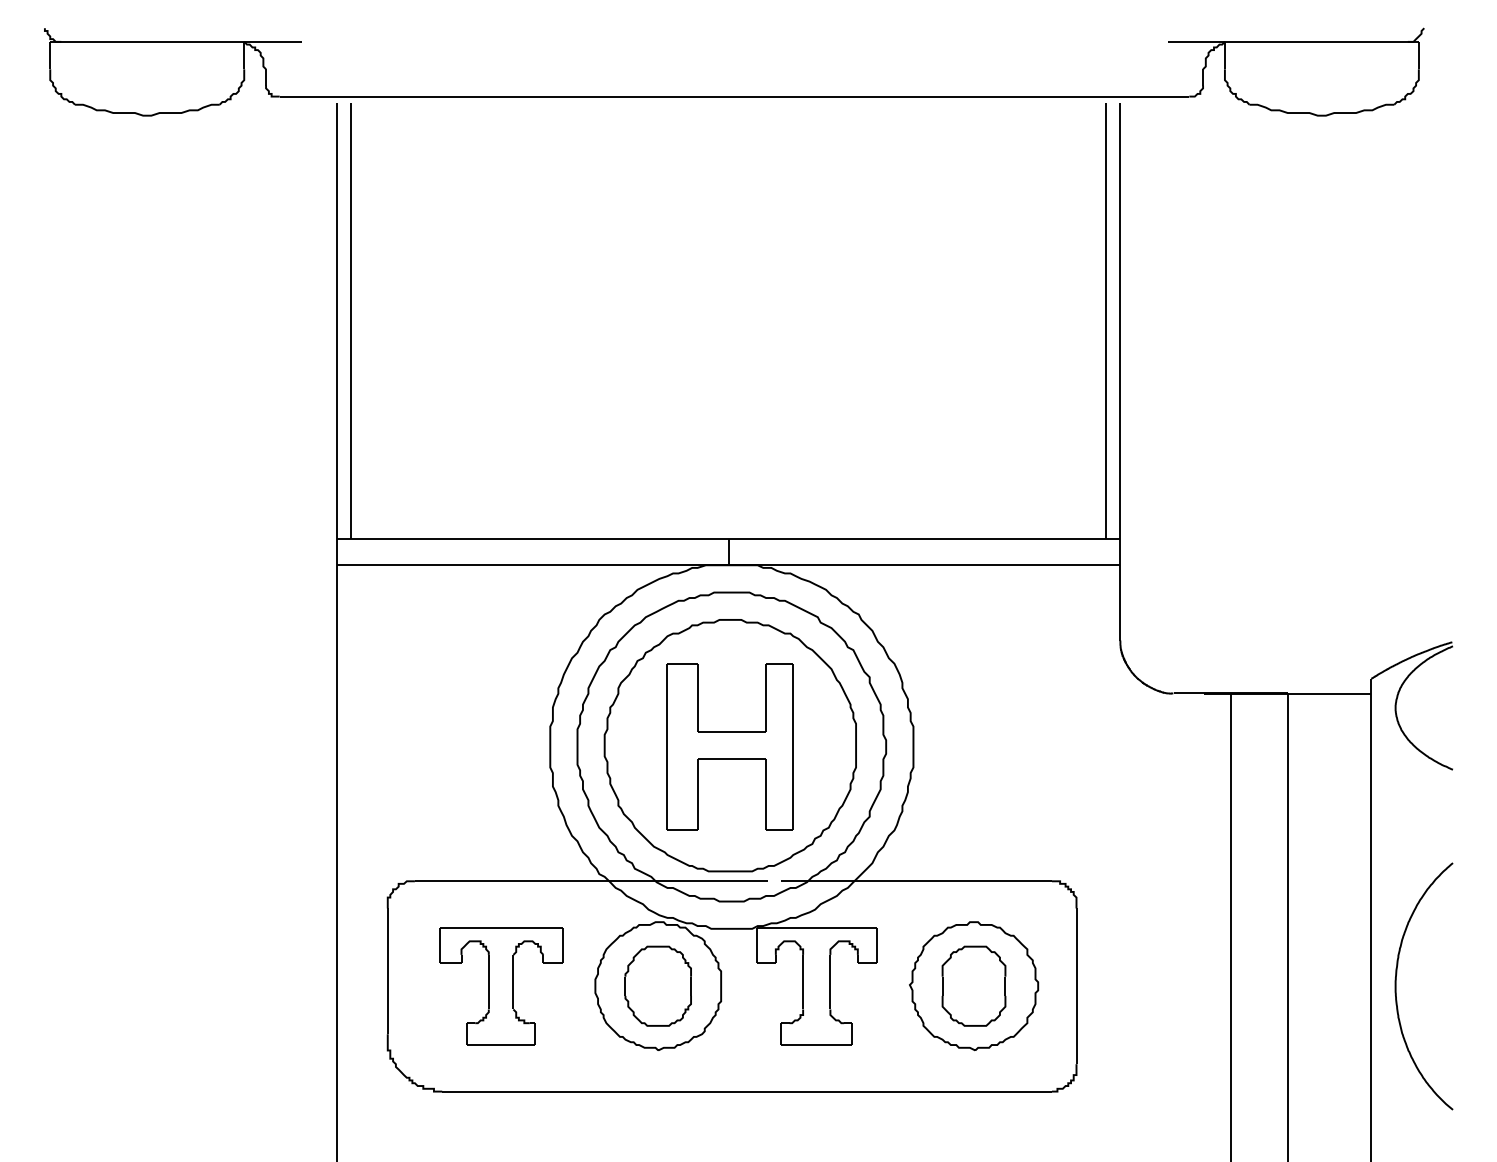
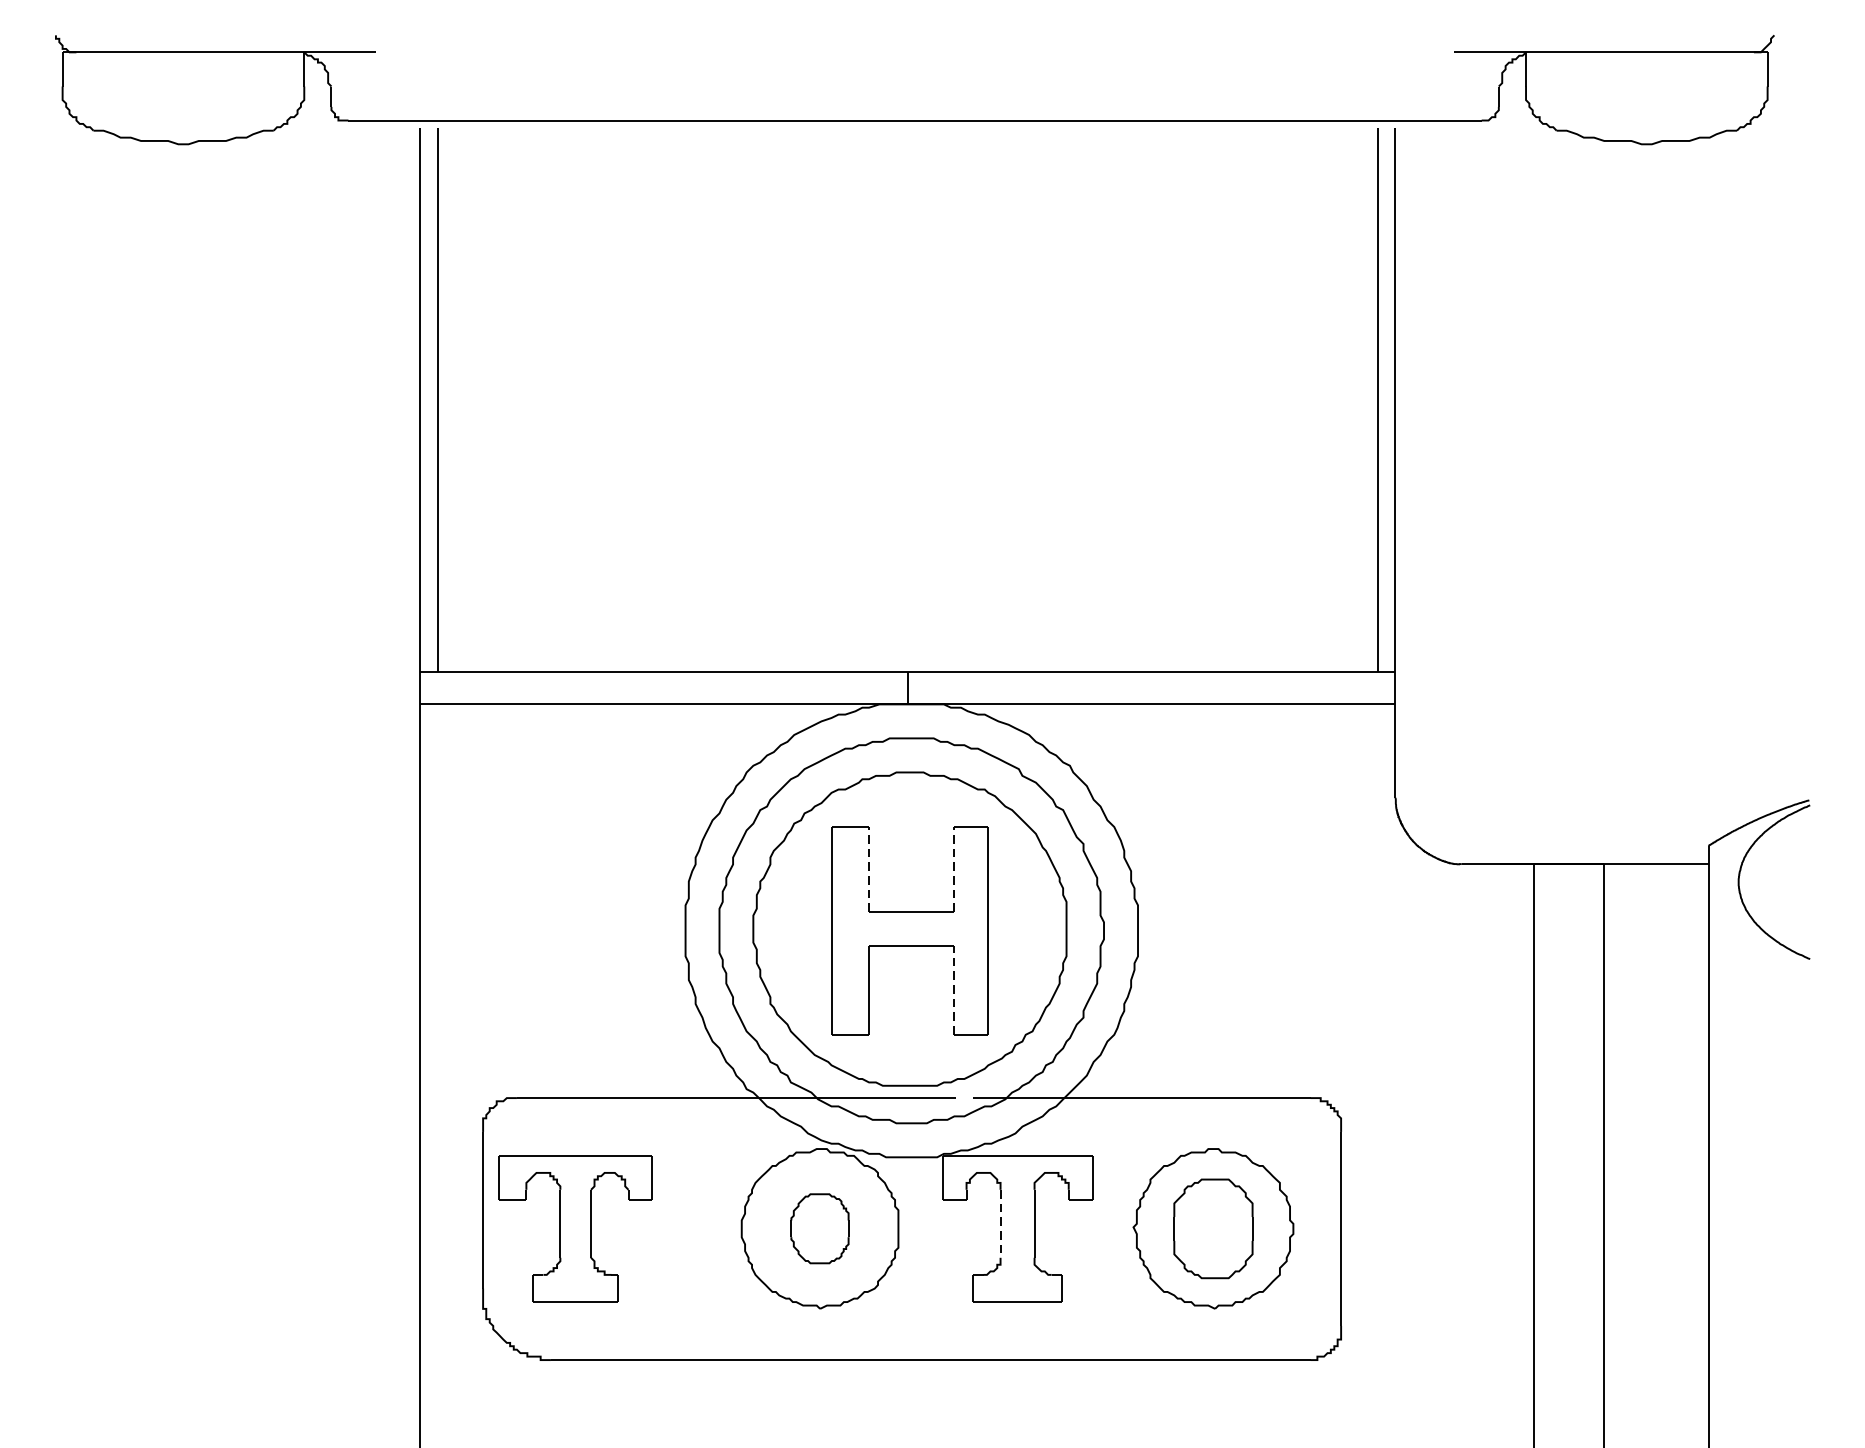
line: (697, 697) -> (868, 869), solid -> dashed
line: (766, 697) -> (954, 869), solid -> dashed
line: (766, 794) -> (954, 989), solid -> dashed
line: (803, 982) -> (1001, 1224), solid -> dashed
part: (657, 985) -> (819, 1227), size x0.7
part: (501, 986) -> (576, 1229), moved
curve: (1396, 986) -> (1739, 1229), removed

